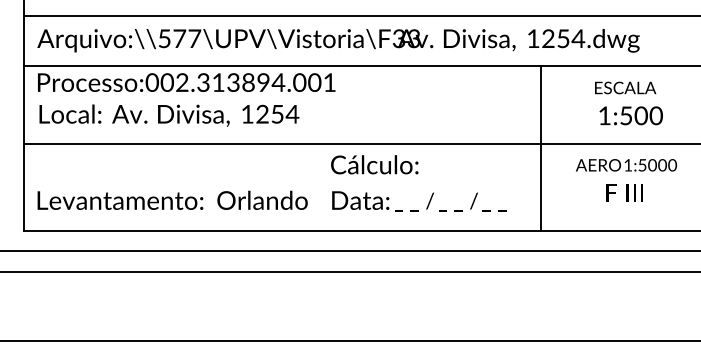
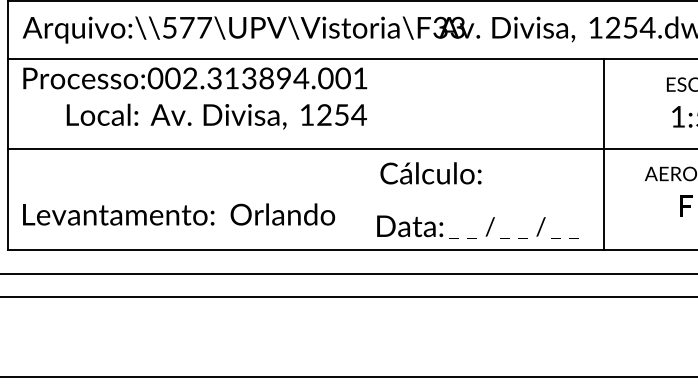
text: (169, 115) -> (216, 116), moved
text: (374, 164) -> (430, 173), moved
text: (419, 201) -> (478, 227), moved

